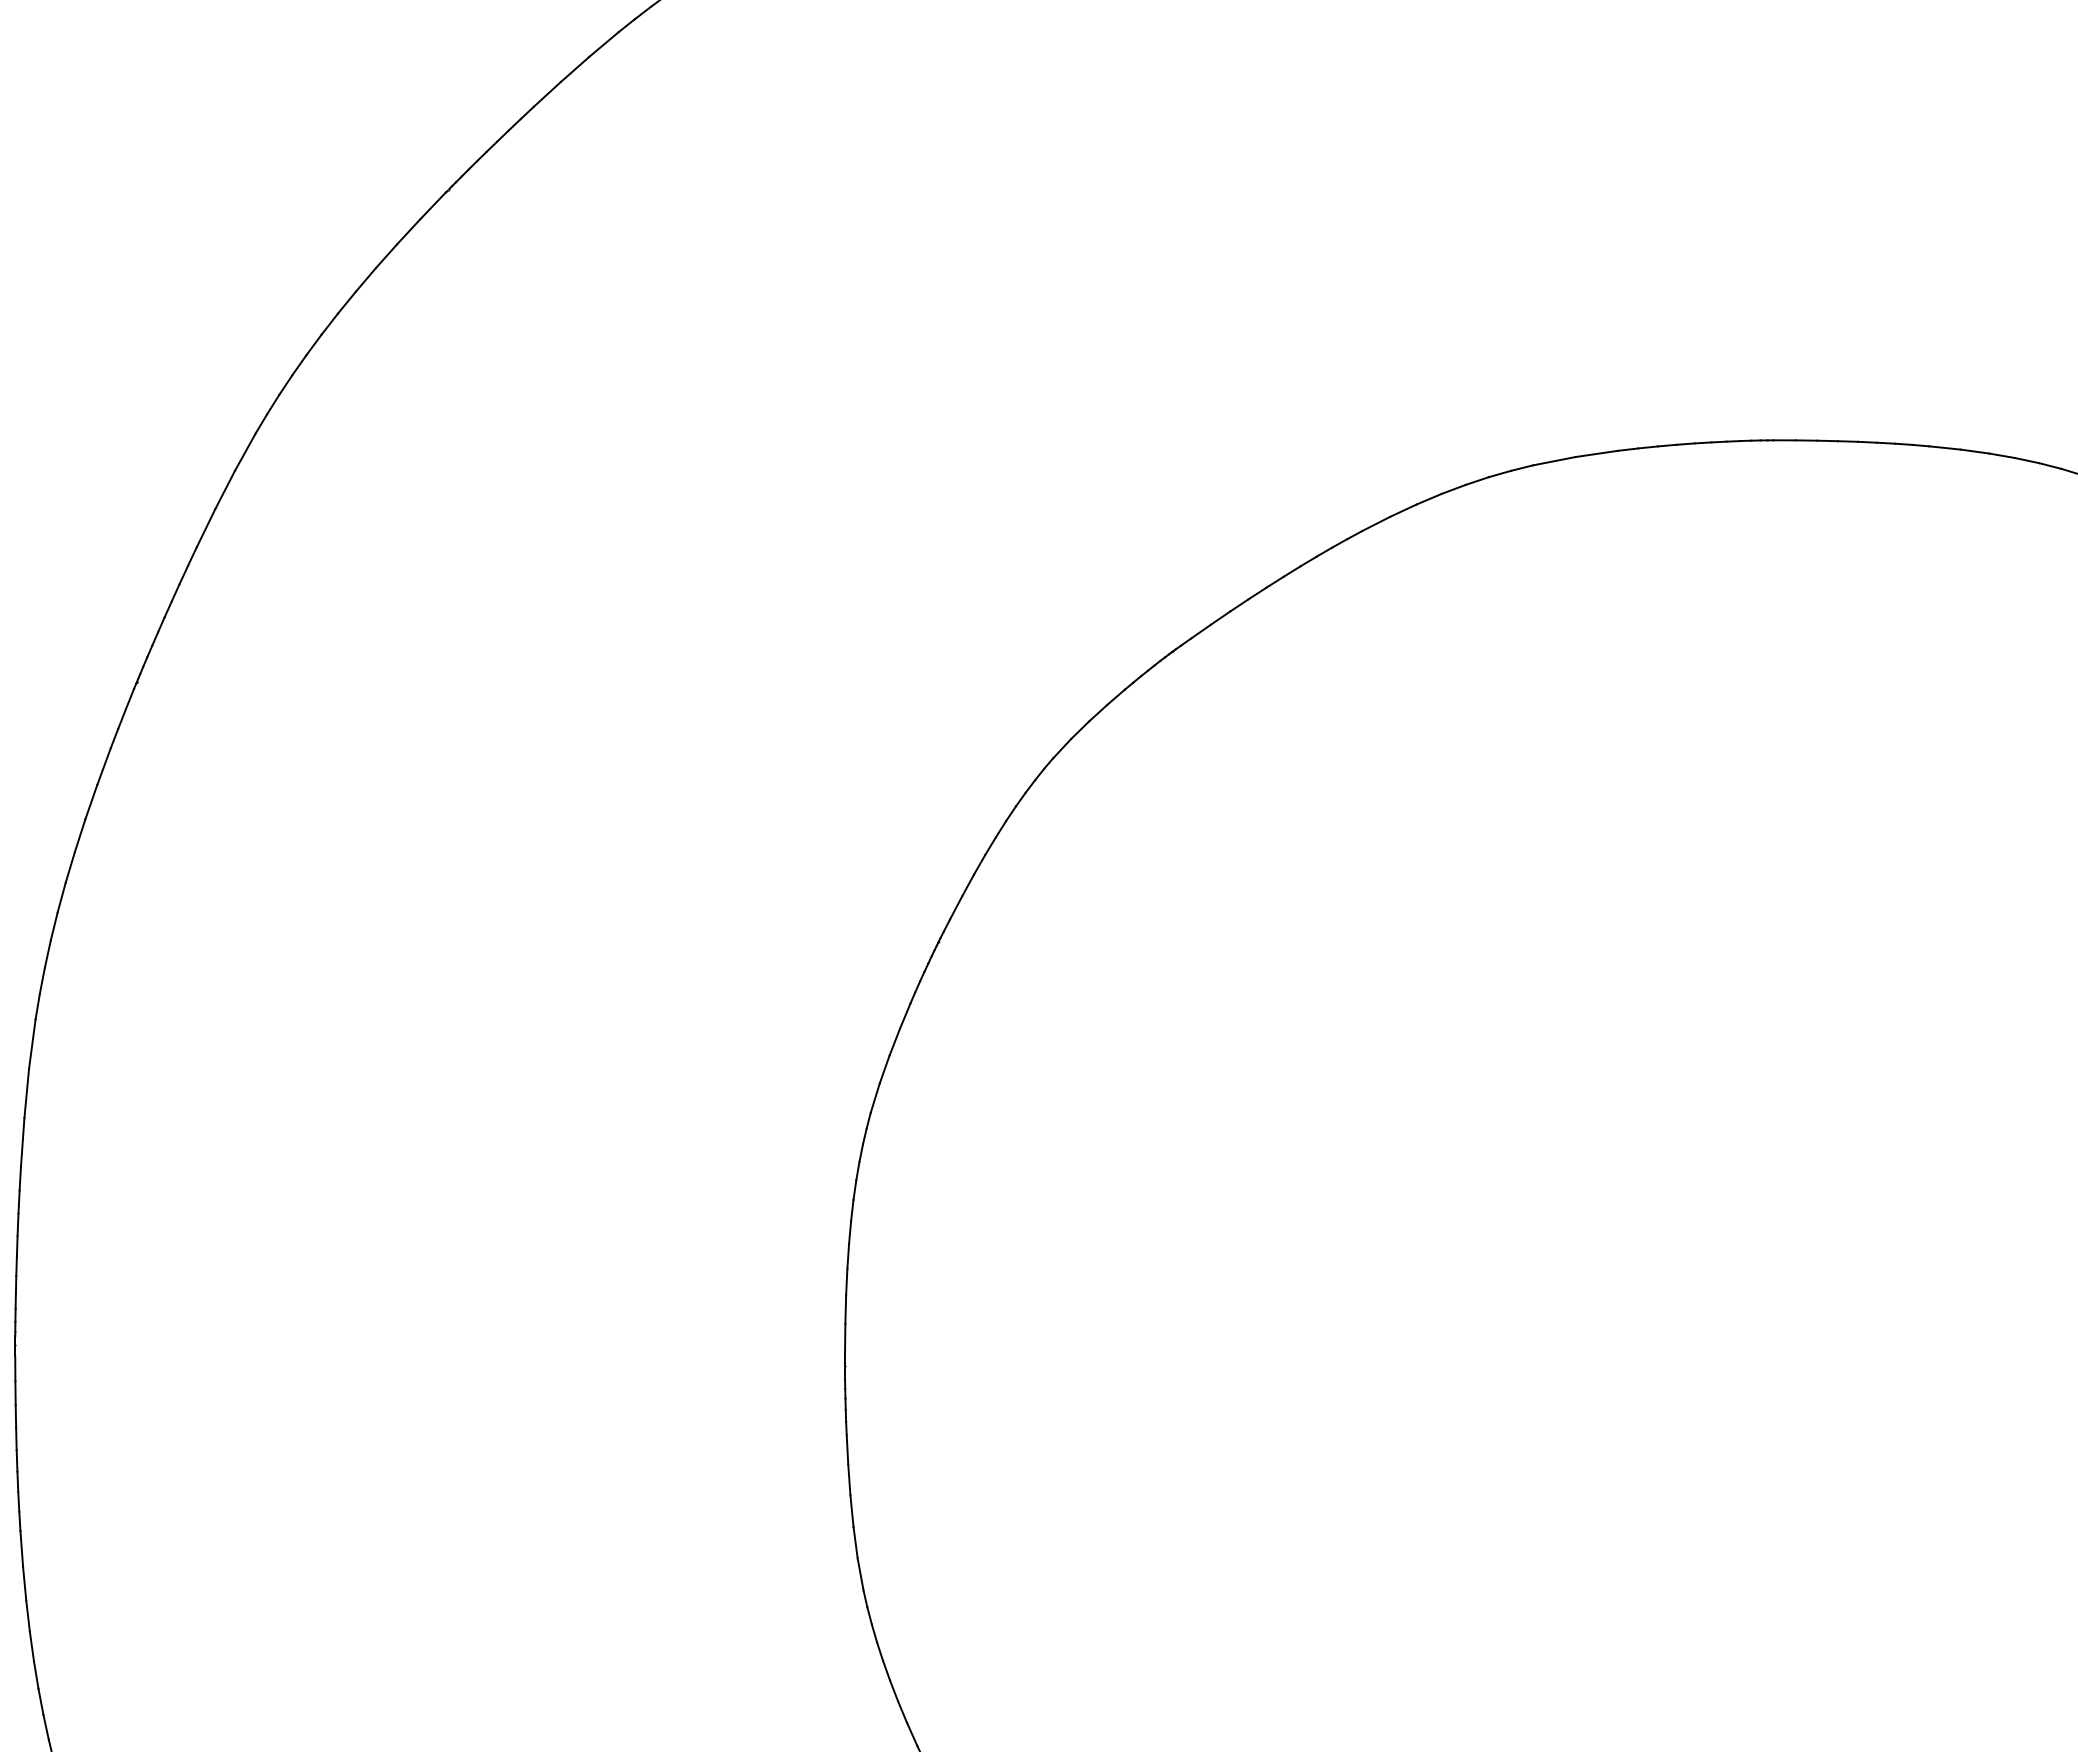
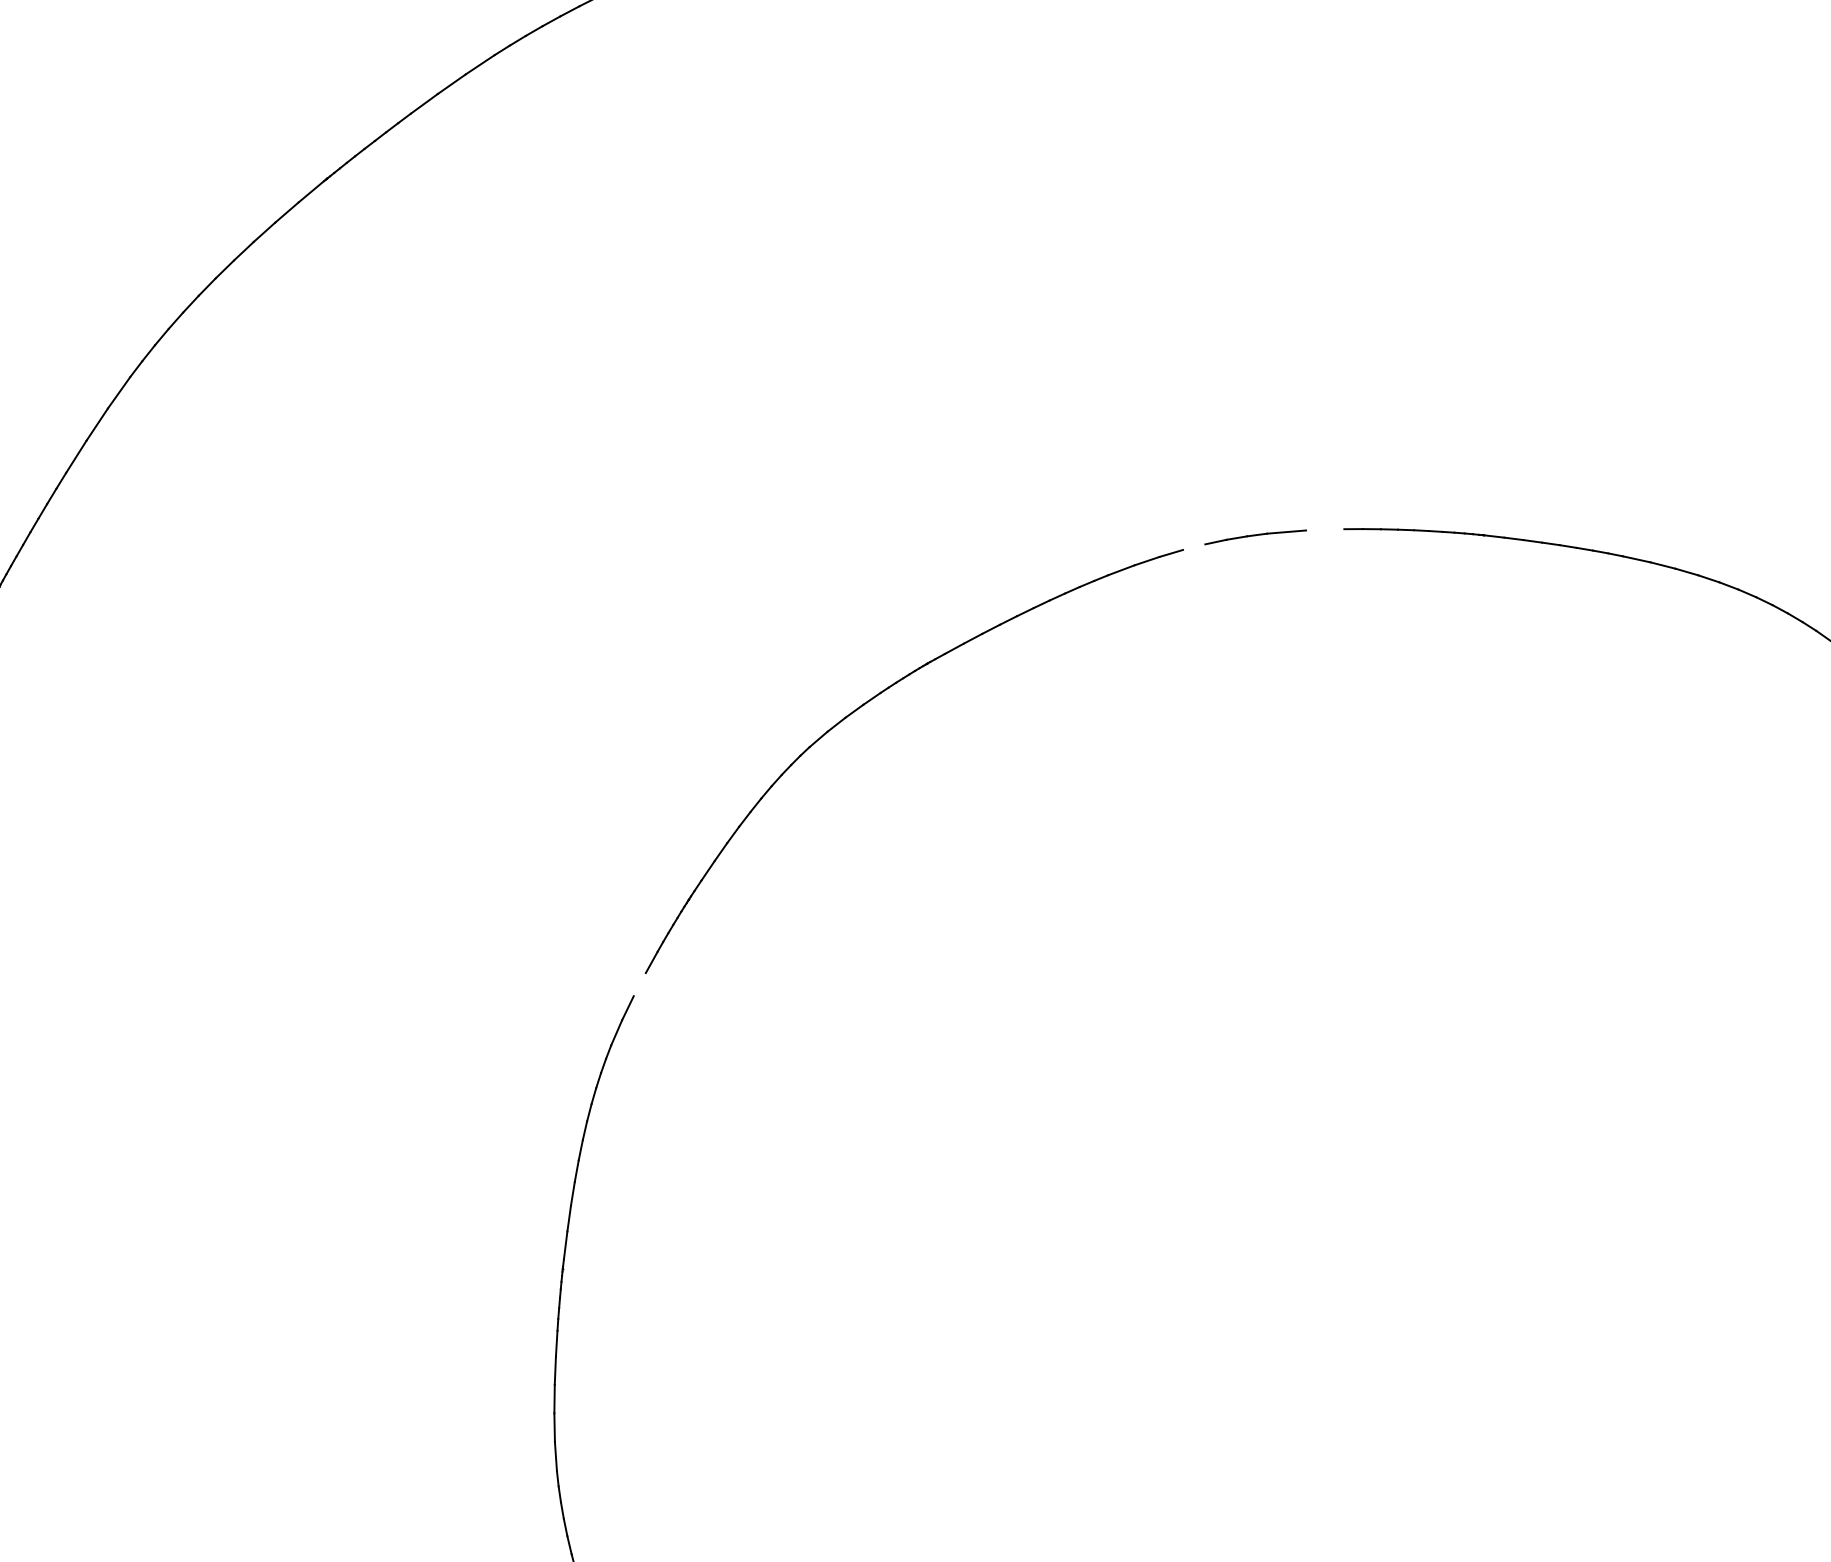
line: (1596, 453) -> (1325, 529), removed
line: (1453, 488) -> (1194, 546), removed
line: (894, 1041) -> (639, 984), removed

